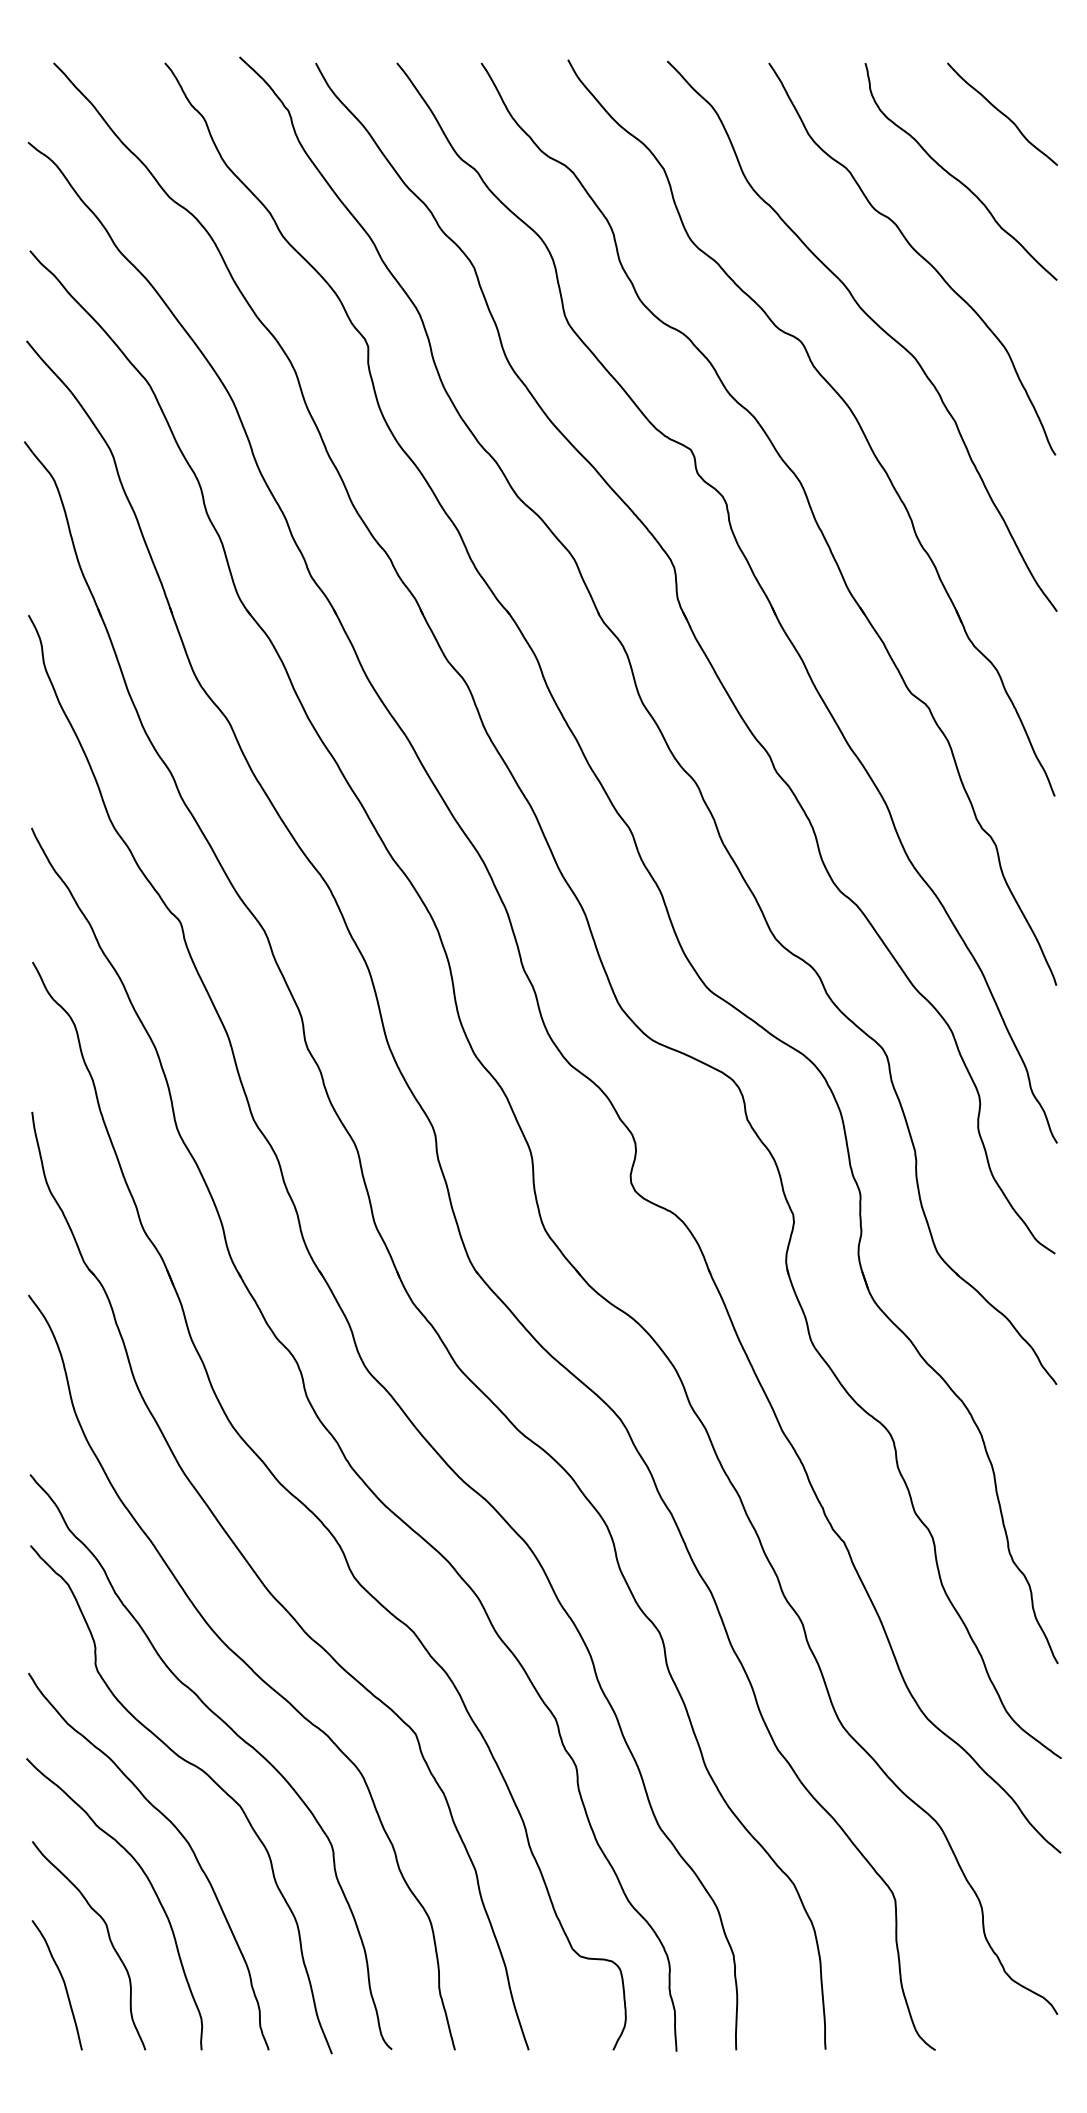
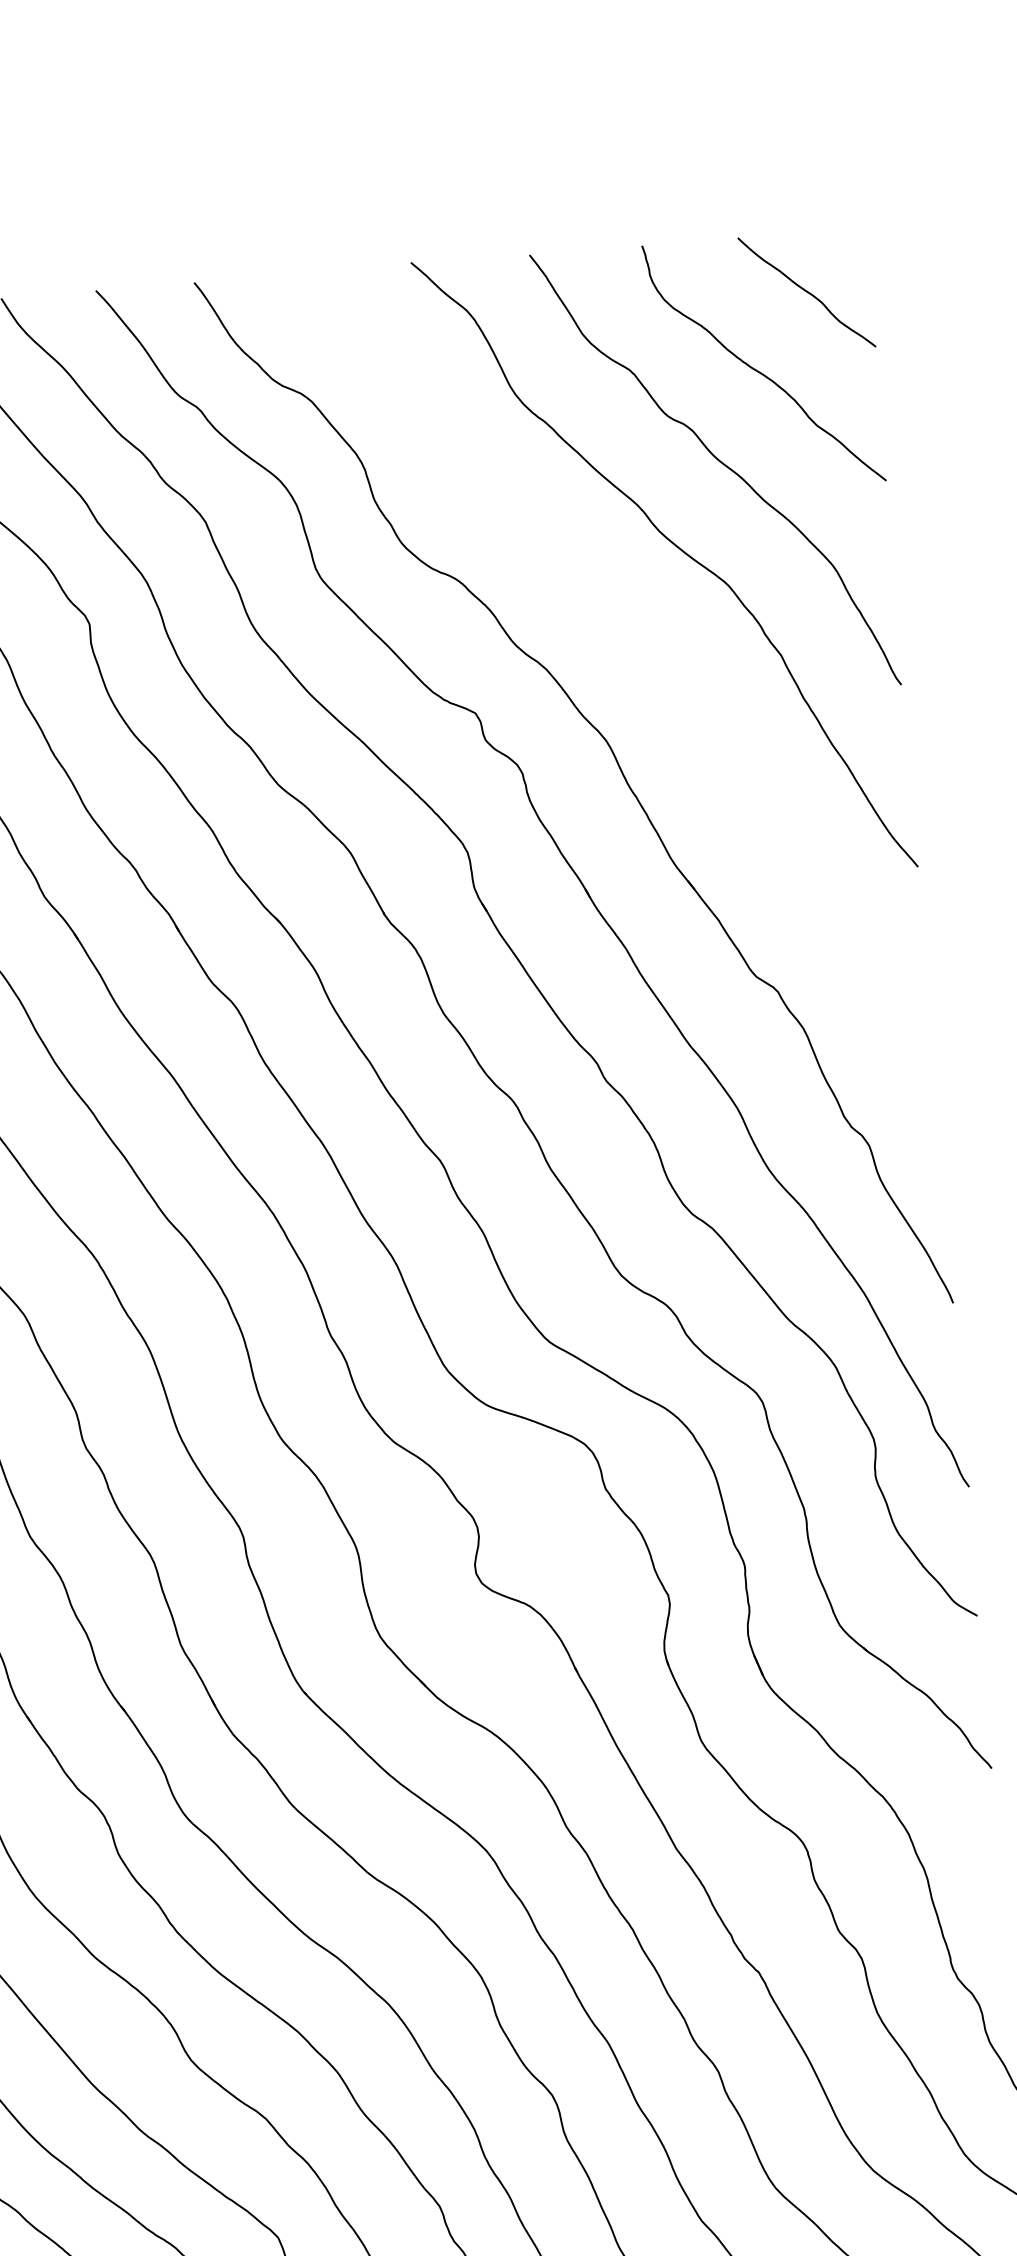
part: (843, 402) -> (649, 643), removed

